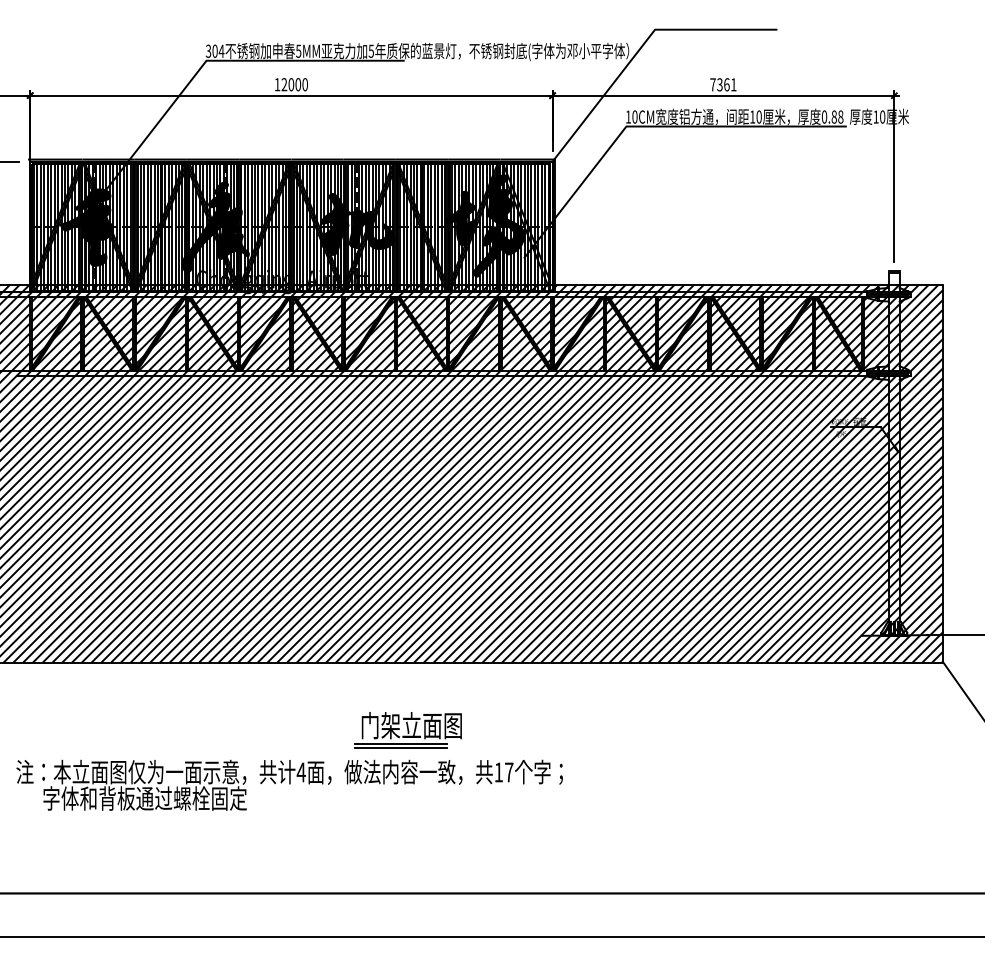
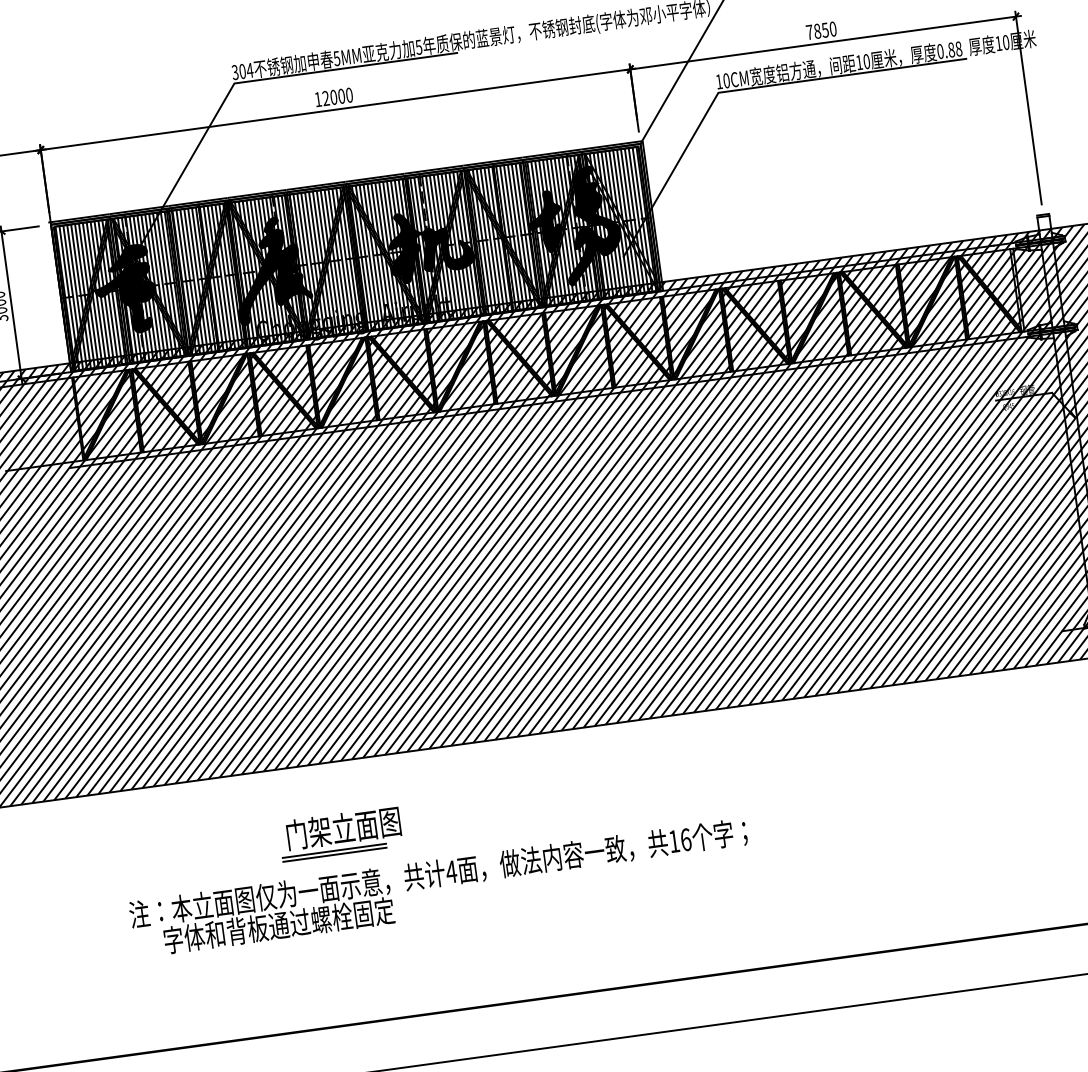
text: (726, 84) -> (824, 29), 7361 -> 7850
part: (407, 730) -> (339, 834), moved
text: (509, 772) -> (686, 839), 17 -> 16

